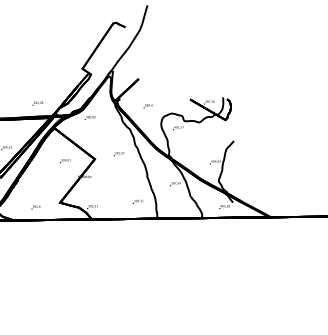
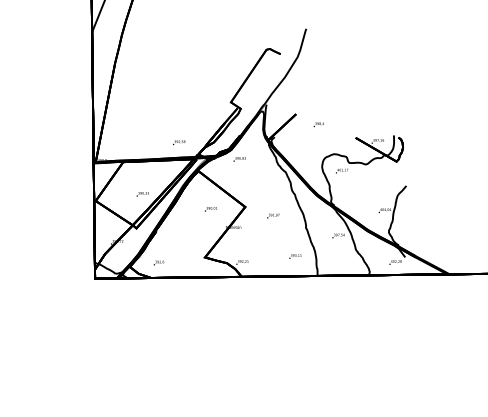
text: (147, 106) -> (318, 124), moved
text: (119, 153) -> (273, 215), moved
text: (35, 207) -> (158, 262), moved

